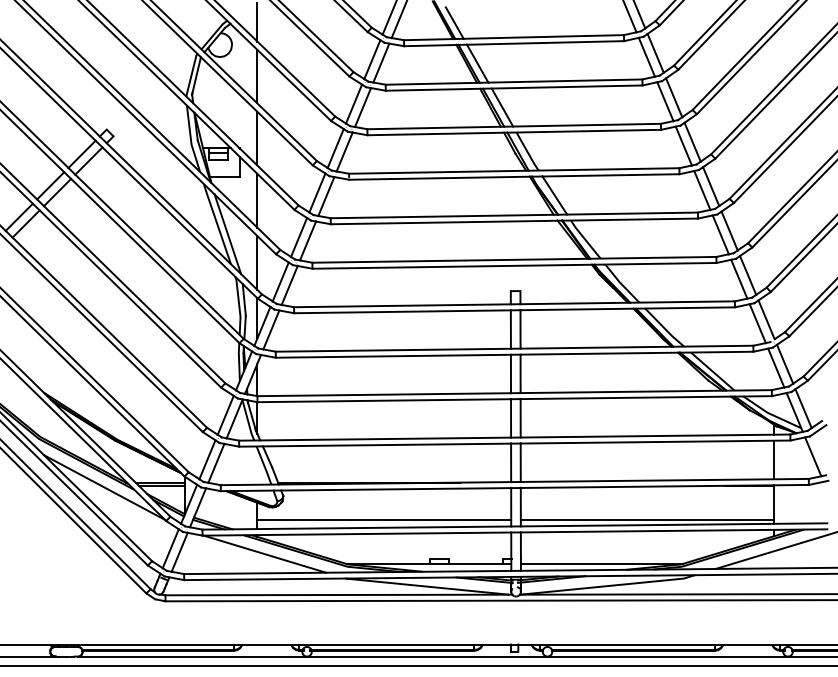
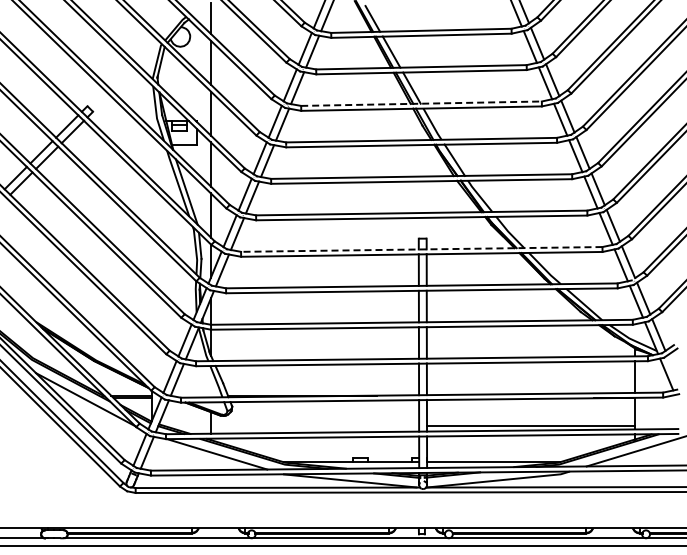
line: (515, 126) -> (422, 103), solid -> dashed
line: (514, 304) -> (421, 249), solid -> dashed
line: (383, 520) -> (314, 426), removed

